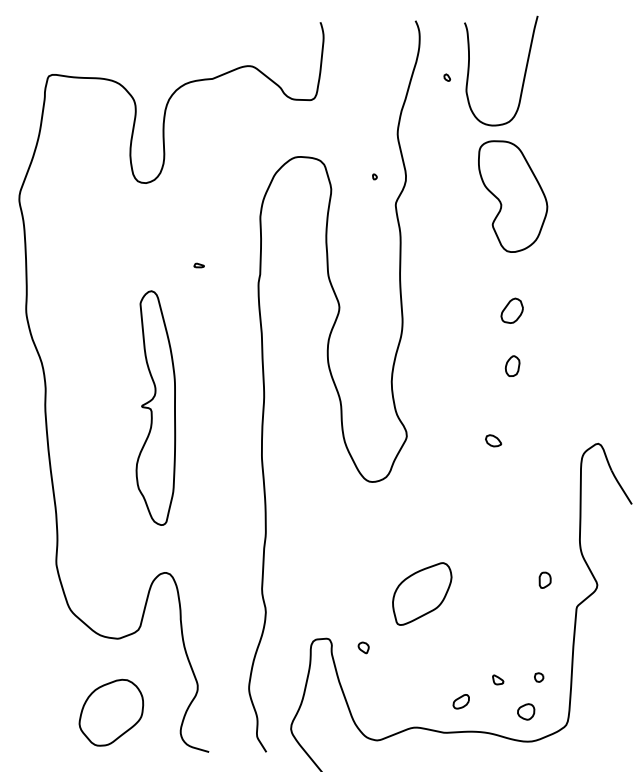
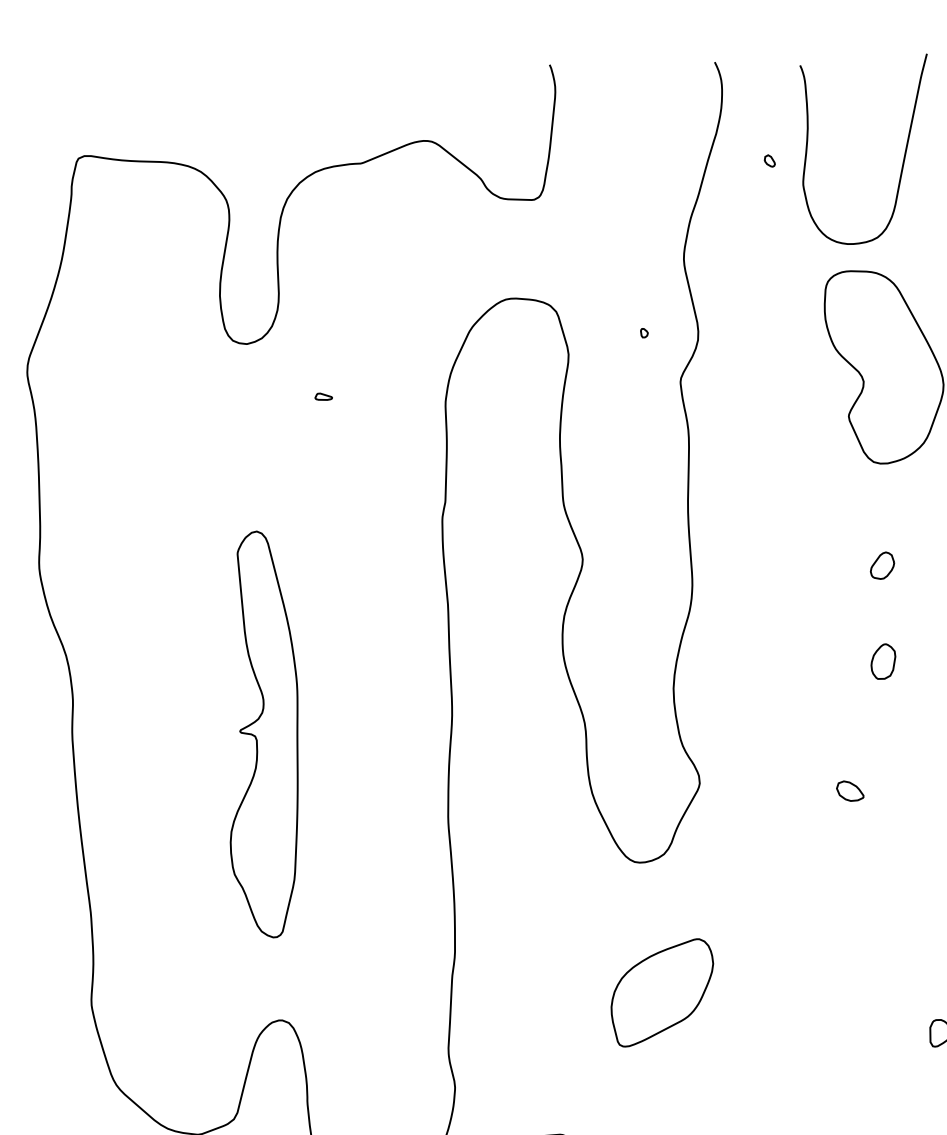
part: (198, 265) -> (322, 396), moved
part: (511, 310) -> (881, 565), size x0.62
part: (422, 593) -> (662, 991), moved

